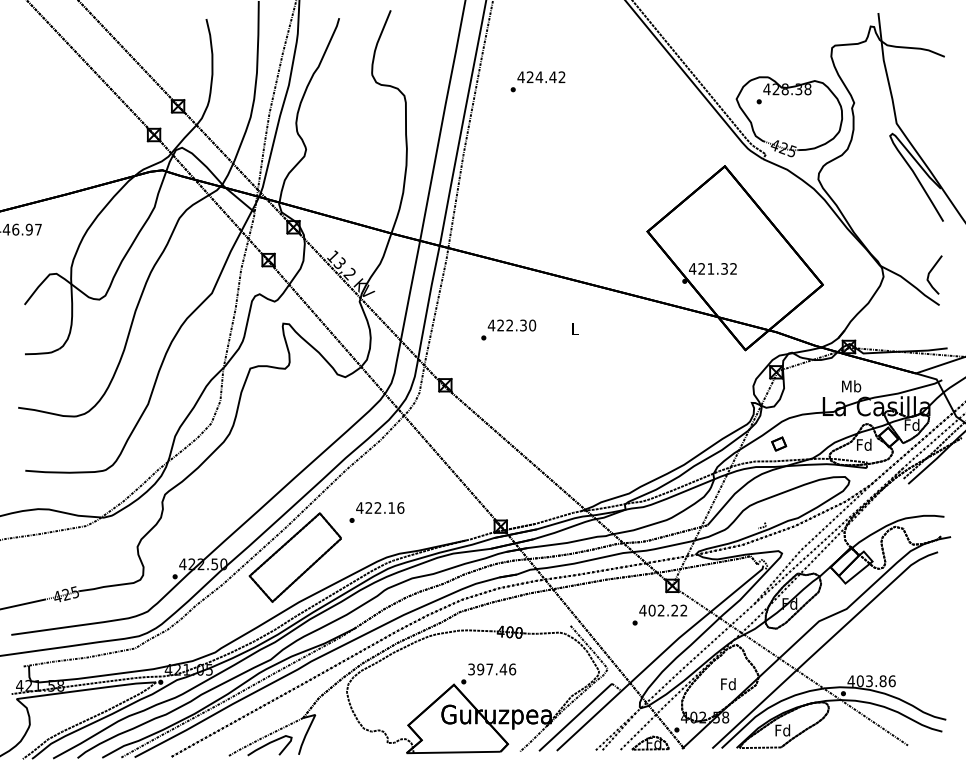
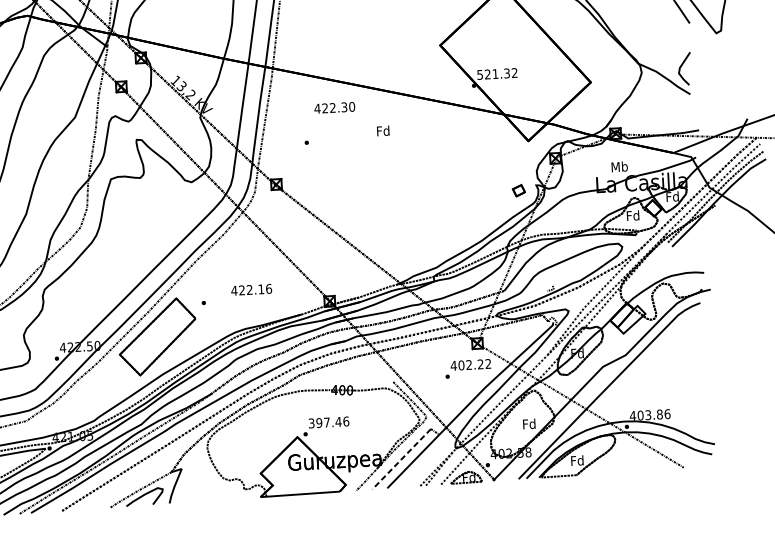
text: (692, 268) -> (479, 74), 421.32 -> 521.32
text: (511, 325) -> (334, 107), moved
text: (574, 328) -> (382, 130), L -> Fd
part: (779, 443) -> (519, 190), moved
text: (380, 507) -> (251, 289), moved
line: (575, 717) -> (401, 459), solid -> dashed

